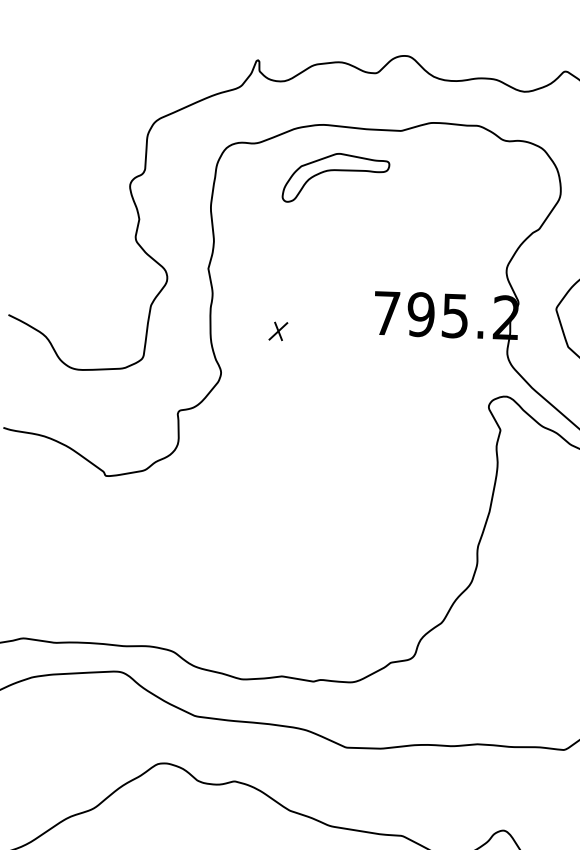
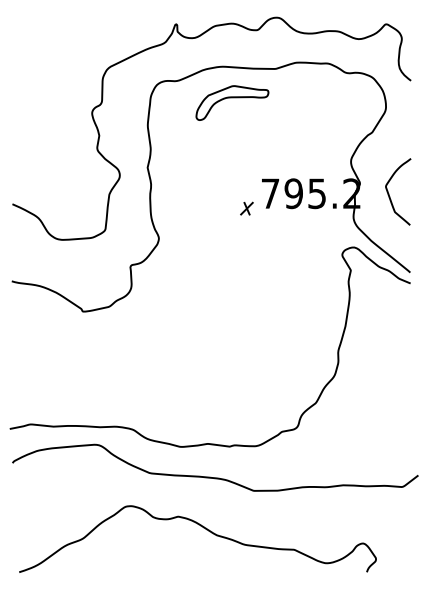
part: (277, 331) -> (246, 208), moved

